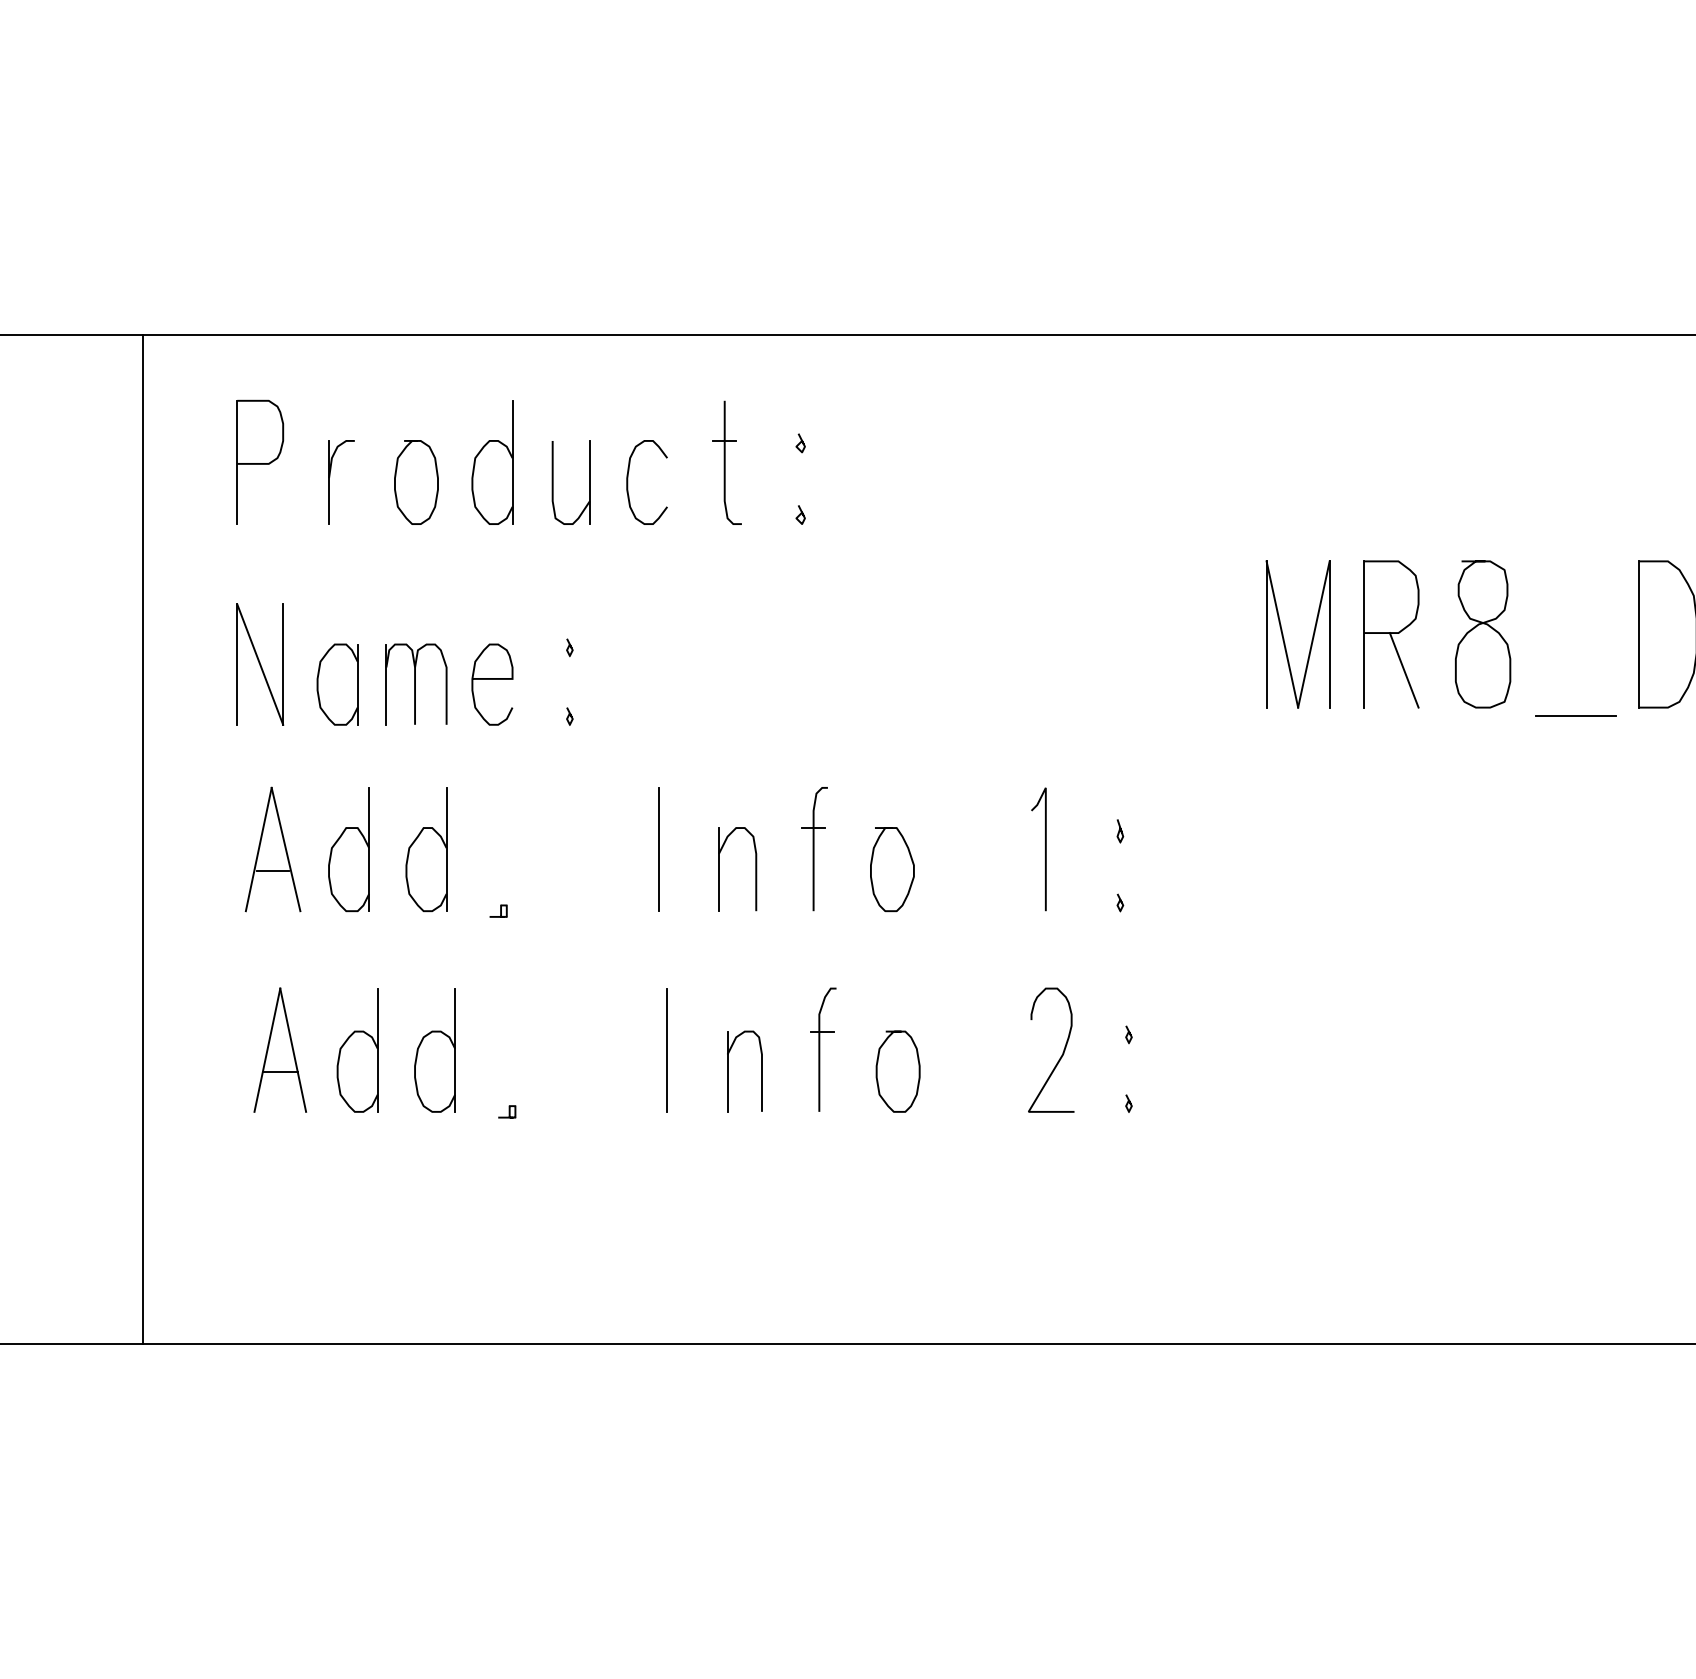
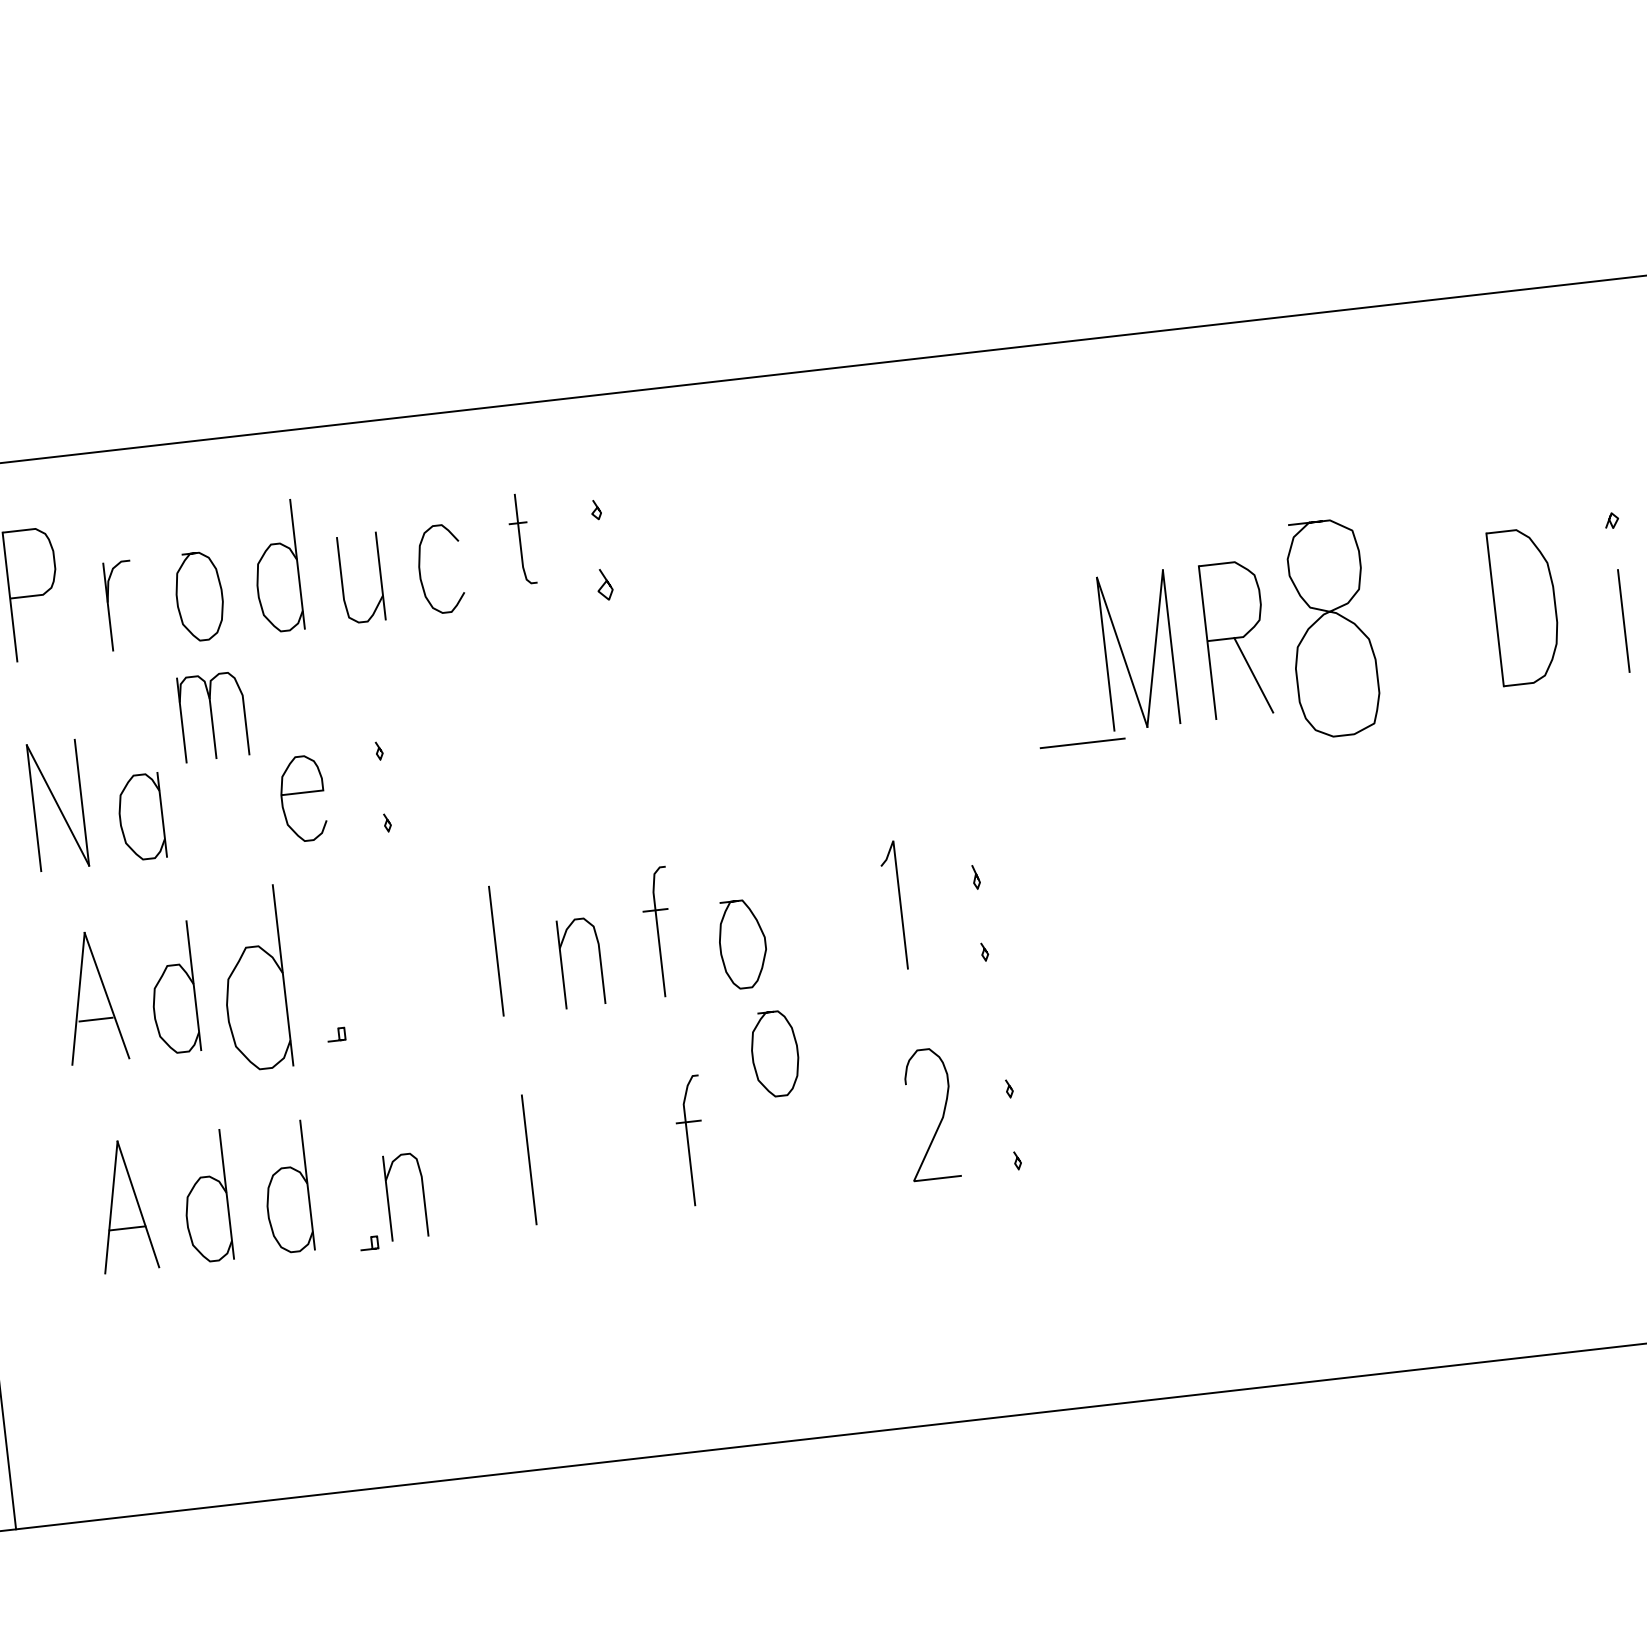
part: (726, 462) -> (521, 538), size x0.7
part: (800, 514) -> (604, 584), size x1.6
part: (1483, 634) -> (1332, 628), size x1.4
part: (416, 684) -> (213, 716), moved
line: (1575, 715) -> (1081, 742), moved
part: (426, 849) -> (253, 978), size x1.4
part: (728, 1071) -> (388, 1198), moved
part: (897, 1071) -> (774, 1053), moved

